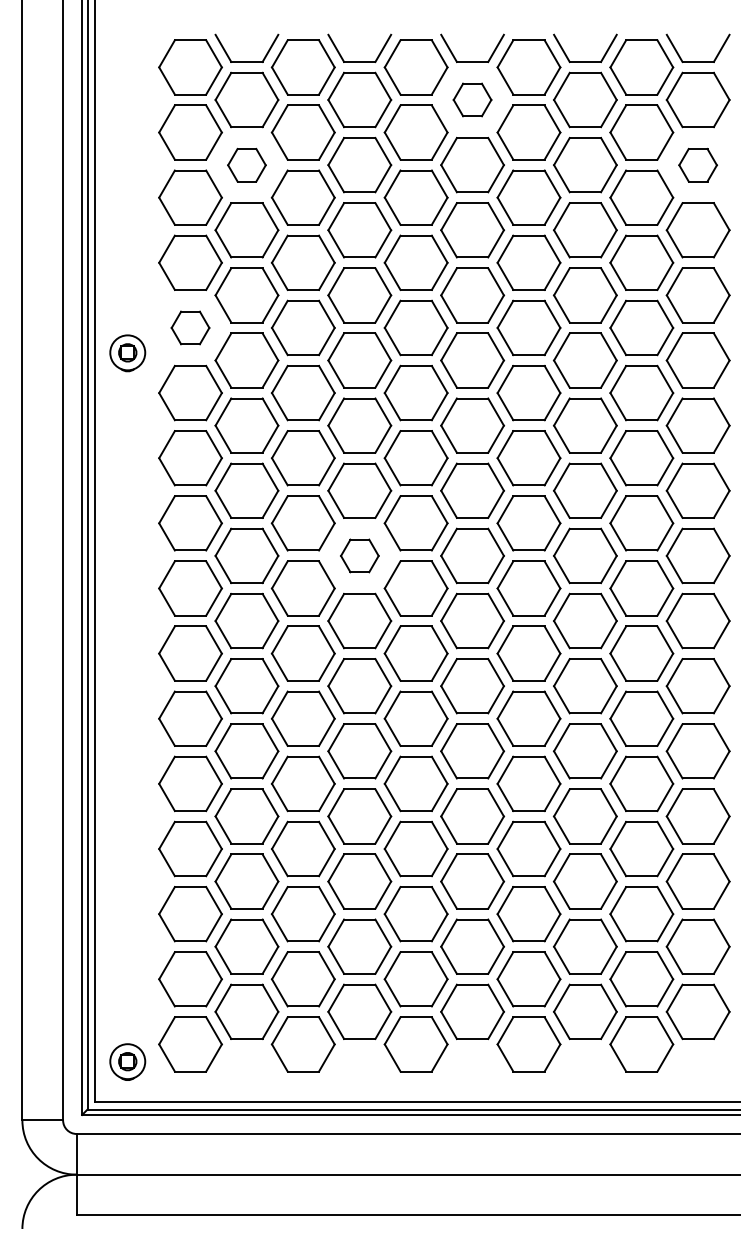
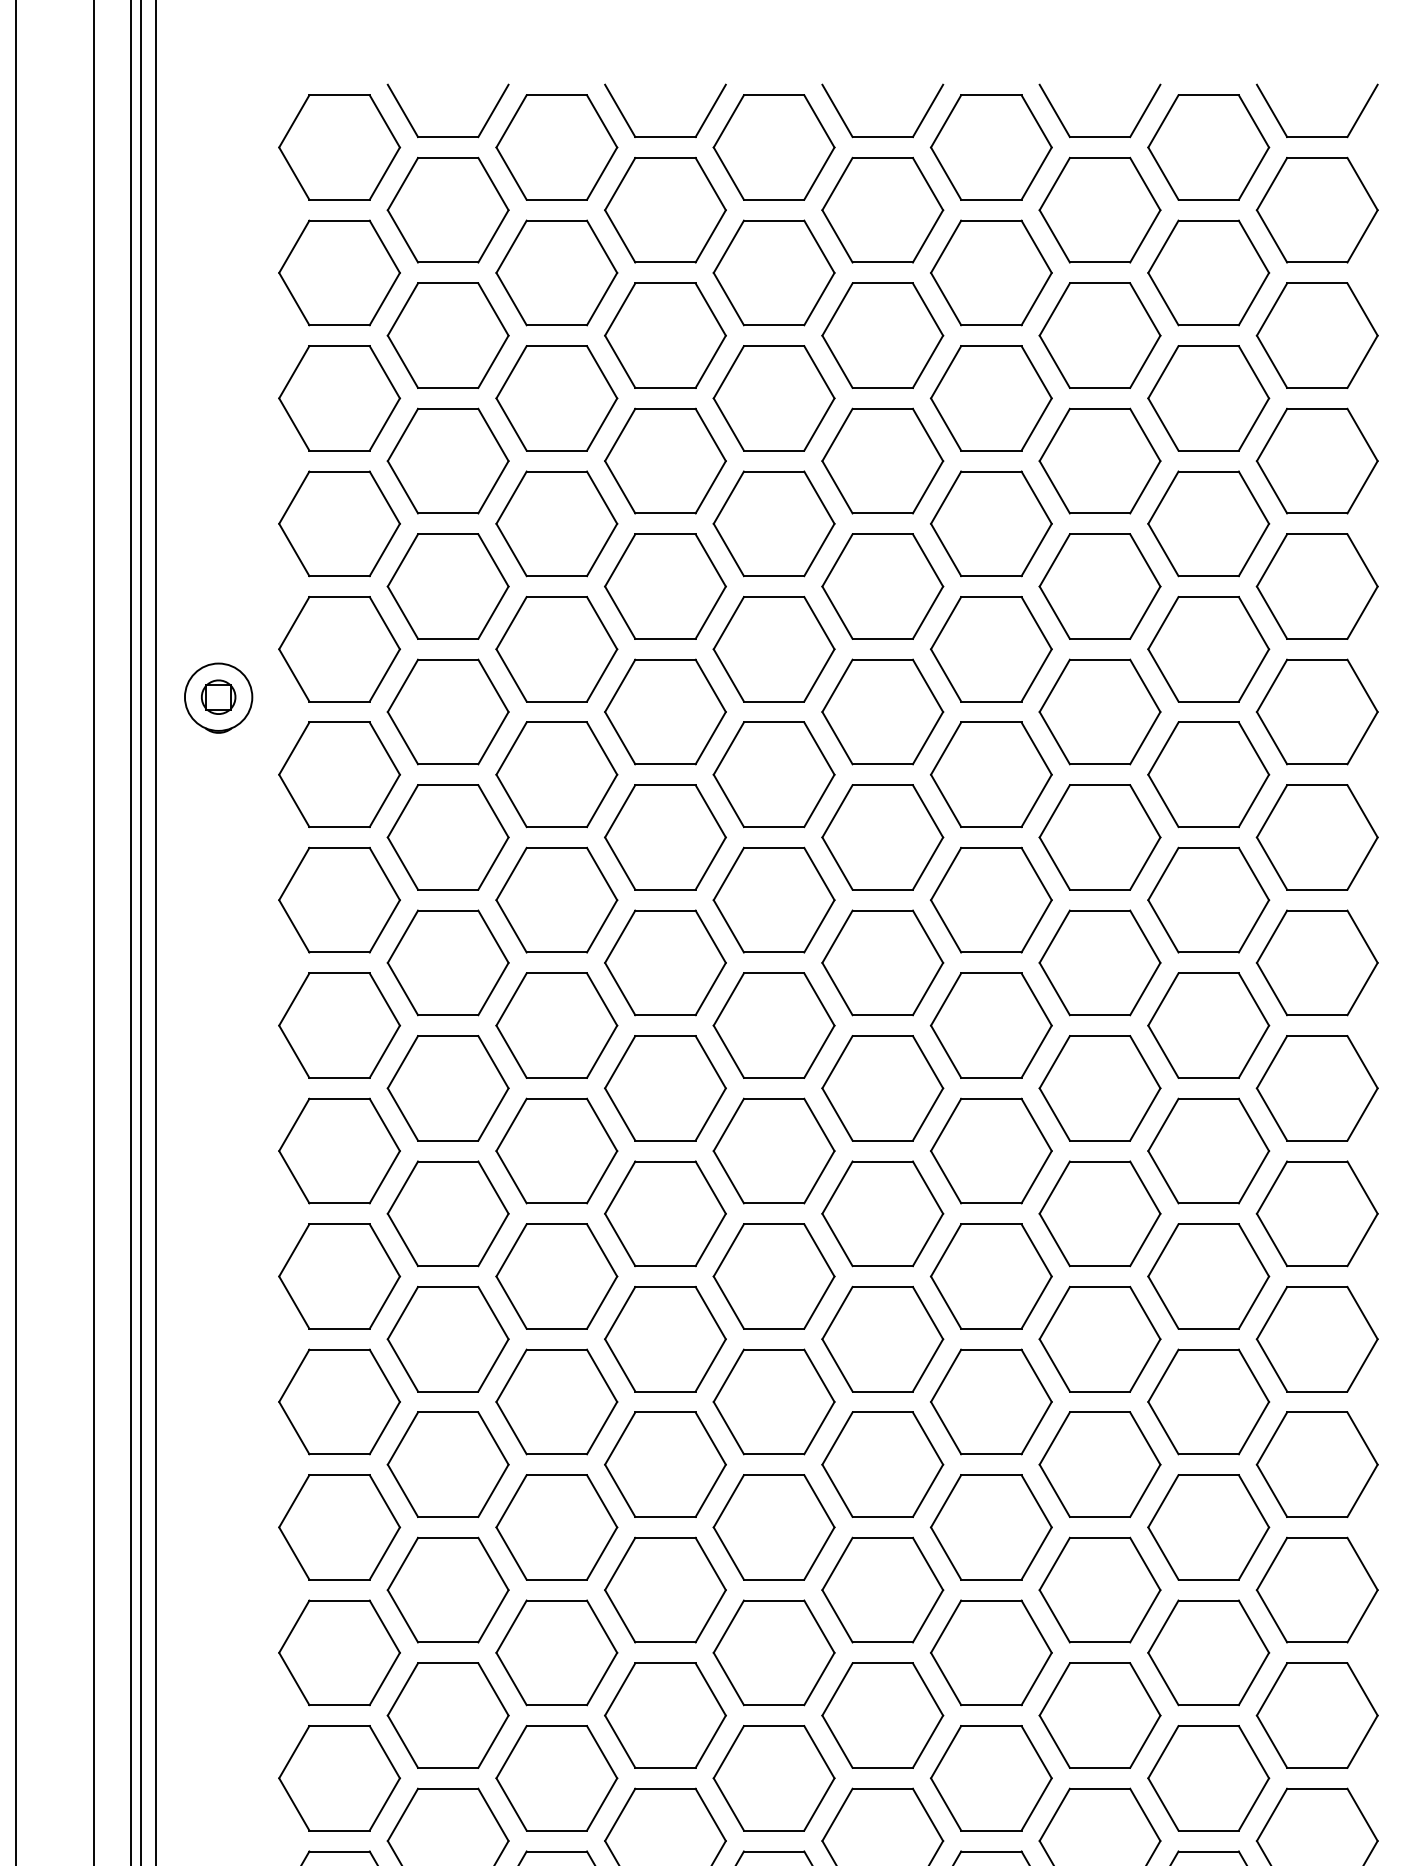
part: (472, 99) -> (882, 209), size x1.67
part: (246, 165) -> (447, 336), size x1.67
part: (697, 165) -> (1315, 336), size x1.67
part: (190, 327) -> (339, 648), size x1.67
part: (359, 555) -> (664, 1087), size x1.67

